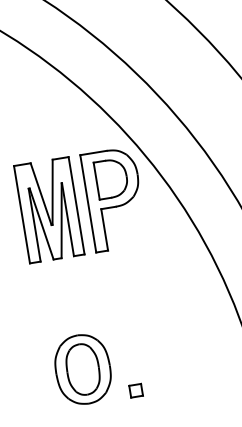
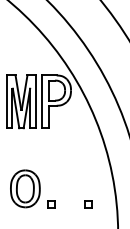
part: (204, 379) -> (88, 204), added

